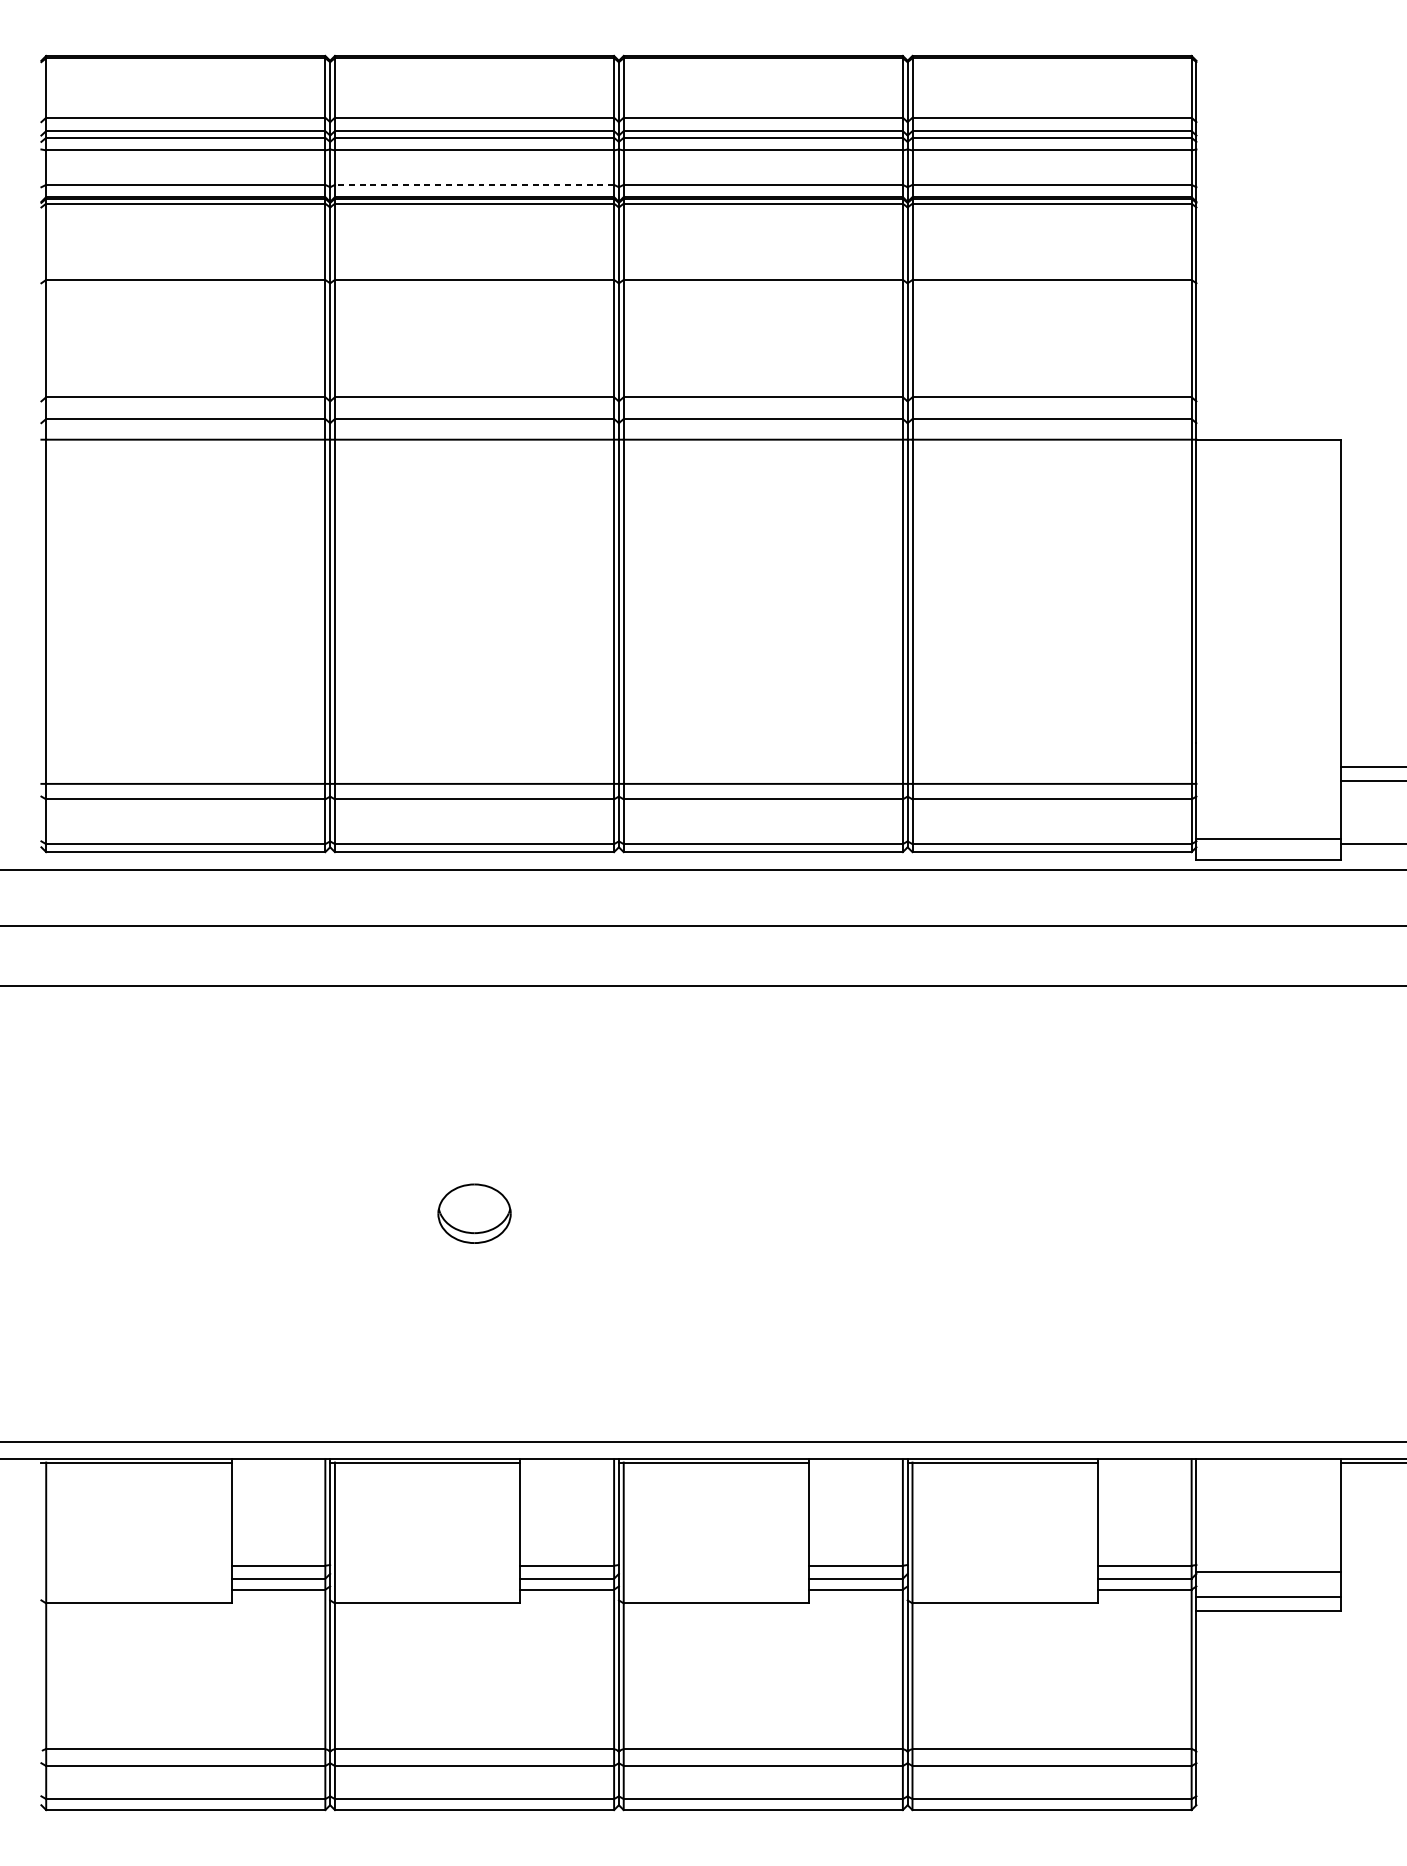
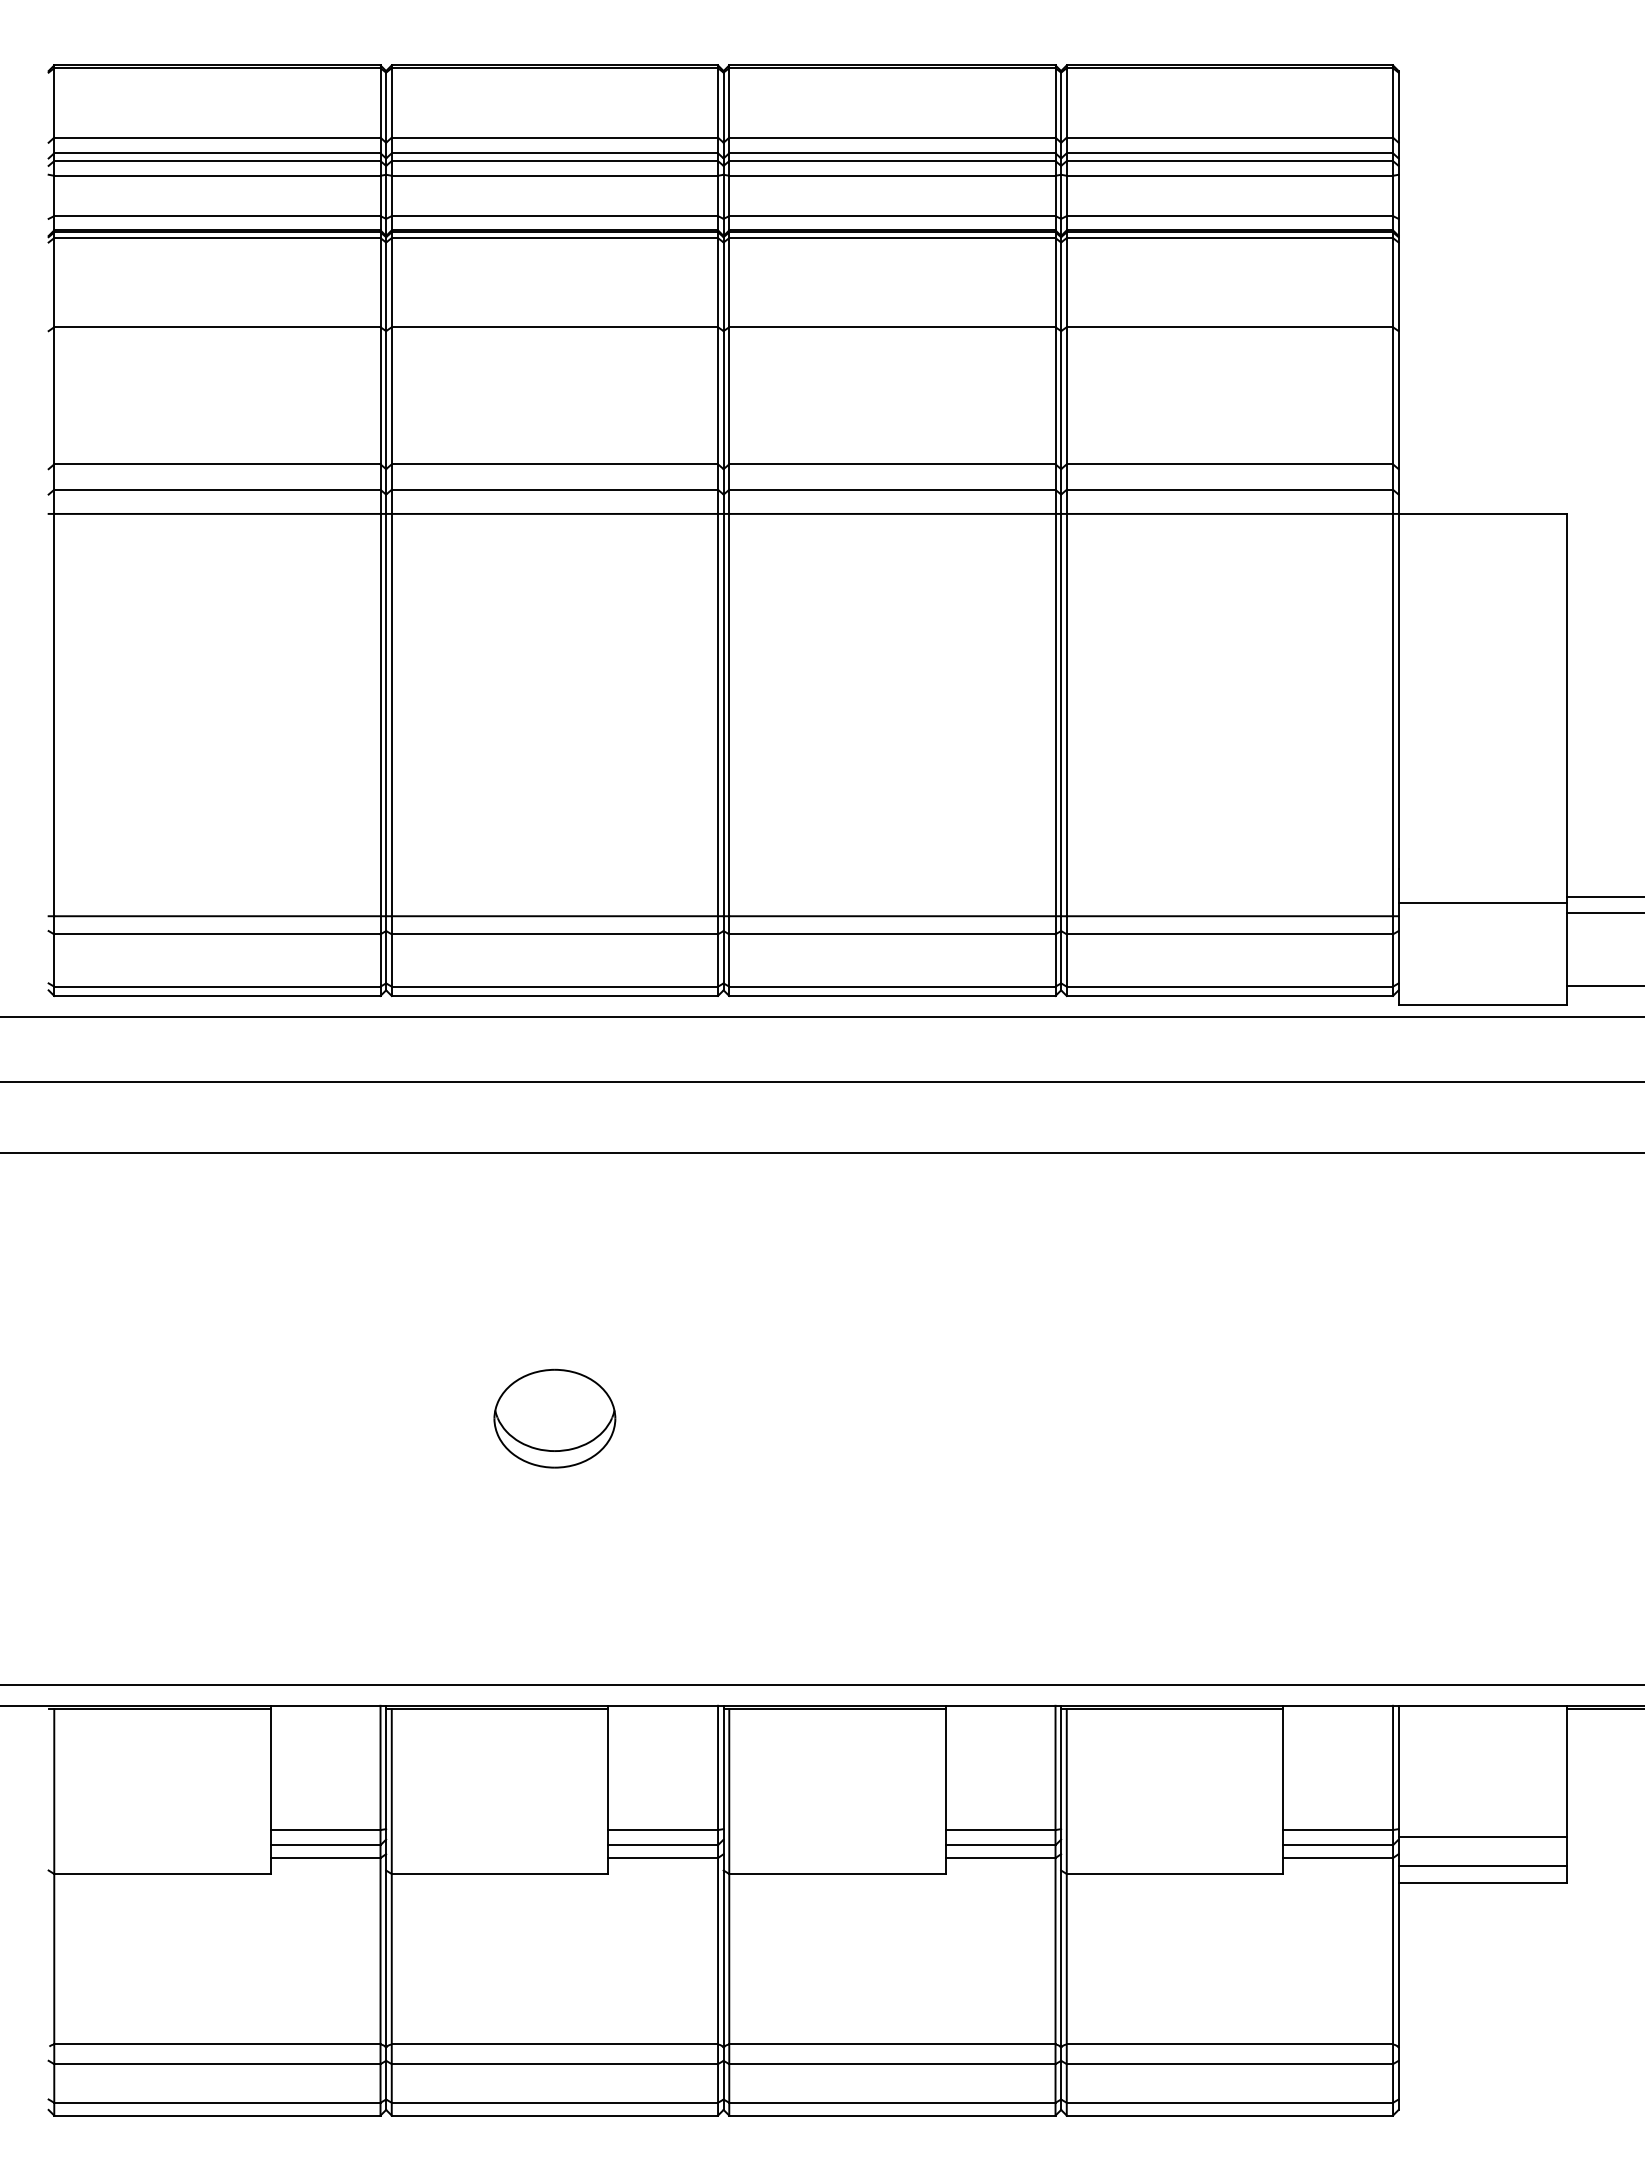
line: (474, 185) -> (554, 216), dashed -> solid
line: (1268, 838) -> (1482, 902), moved
part: (474, 1213) -> (554, 1418), size x1.43

